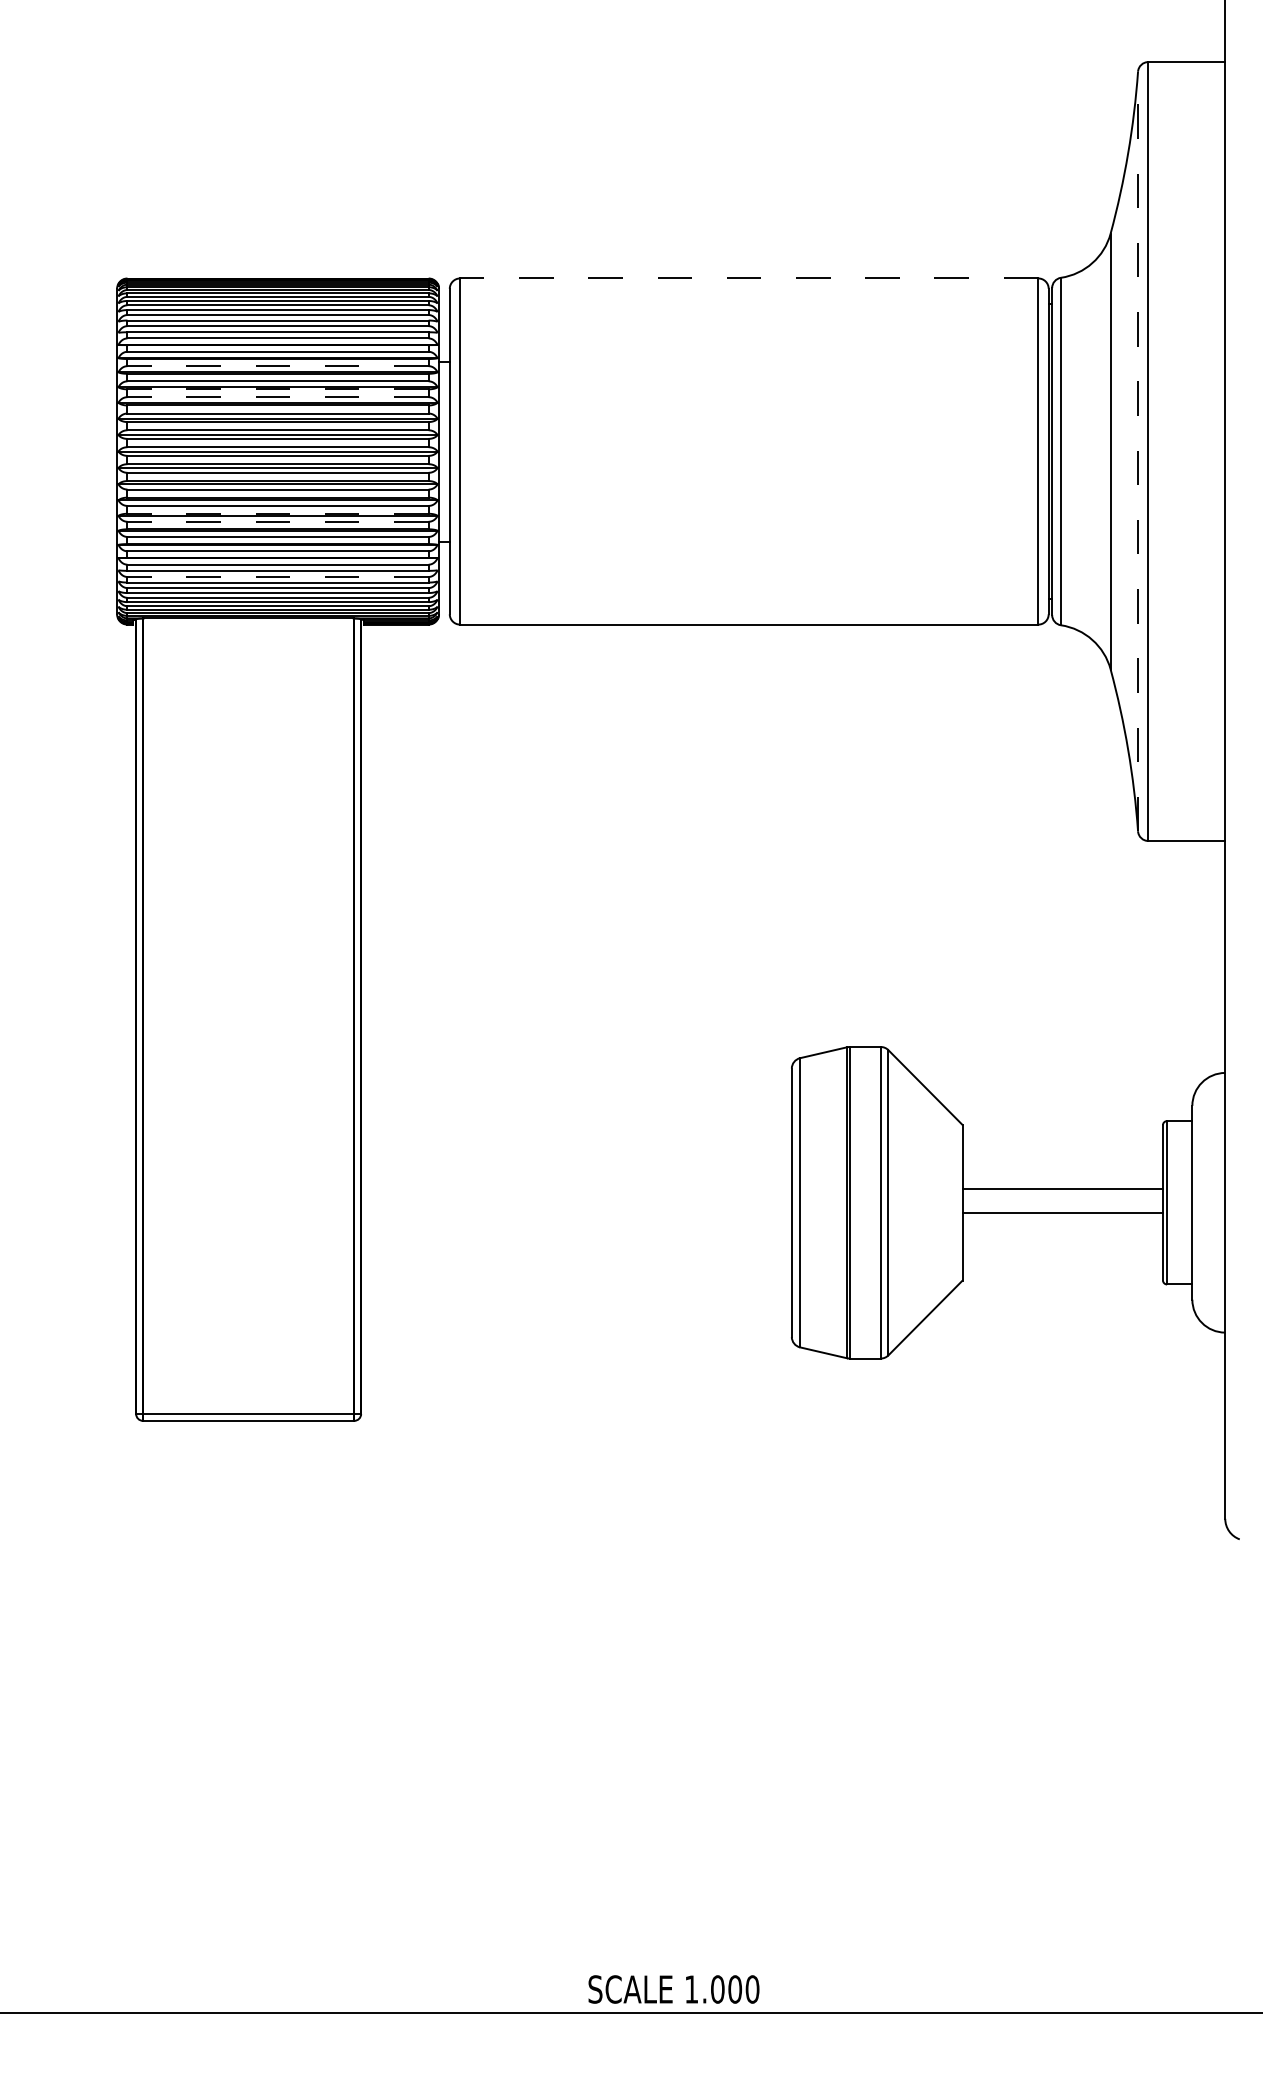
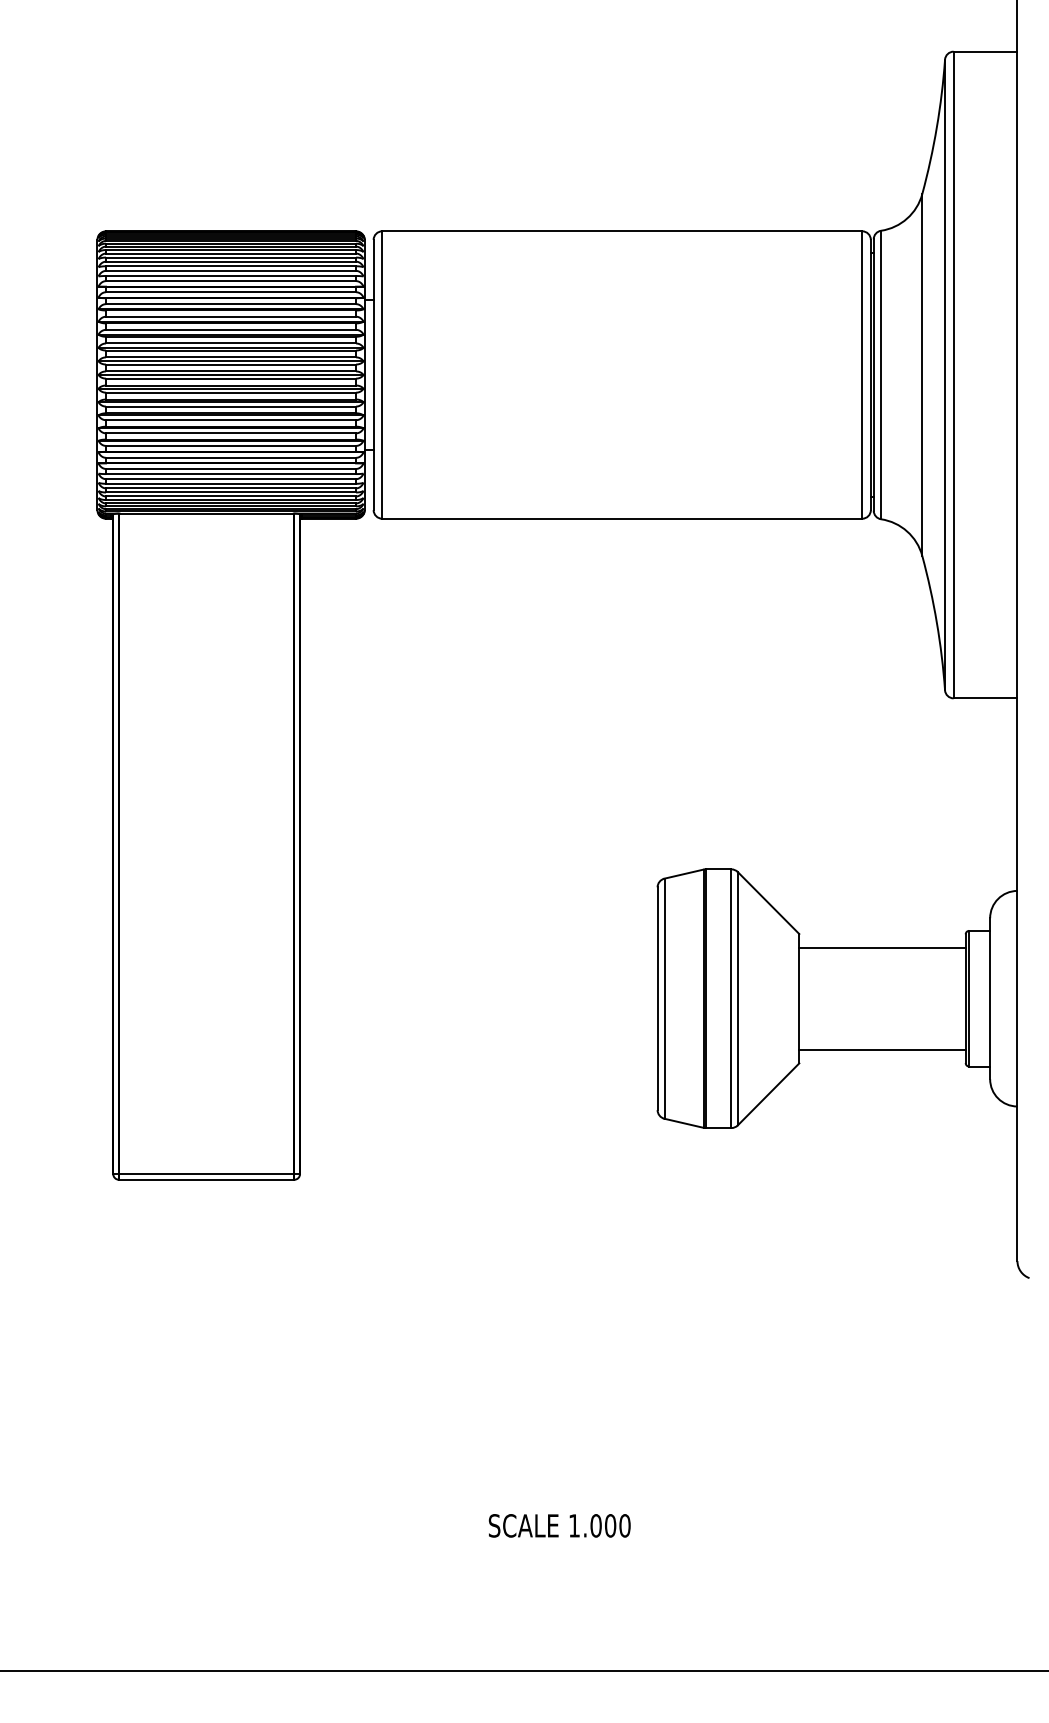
line: (749, 278) -> (622, 231), dashed -> solid
line: (277, 366) -> (230, 304), dashed -> solid
line: (277, 389) -> (230, 323), dashed -> solid
line: (277, 396) -> (230, 329), dashed -> solid
line: (1138, 450) -> (945, 374), dashed -> solid
line: (277, 513) -> (230, 426), dashed -> solid
line: (277, 521) -> (230, 433), dashed -> solid
line: (277, 577) -> (230, 479), dashed -> solid
line: (1062, 1189) -> (882, 1049), moved
line: (1062, 1212) -> (882, 947), moved
text: (673, 1989) -> (559, 1525), moved

